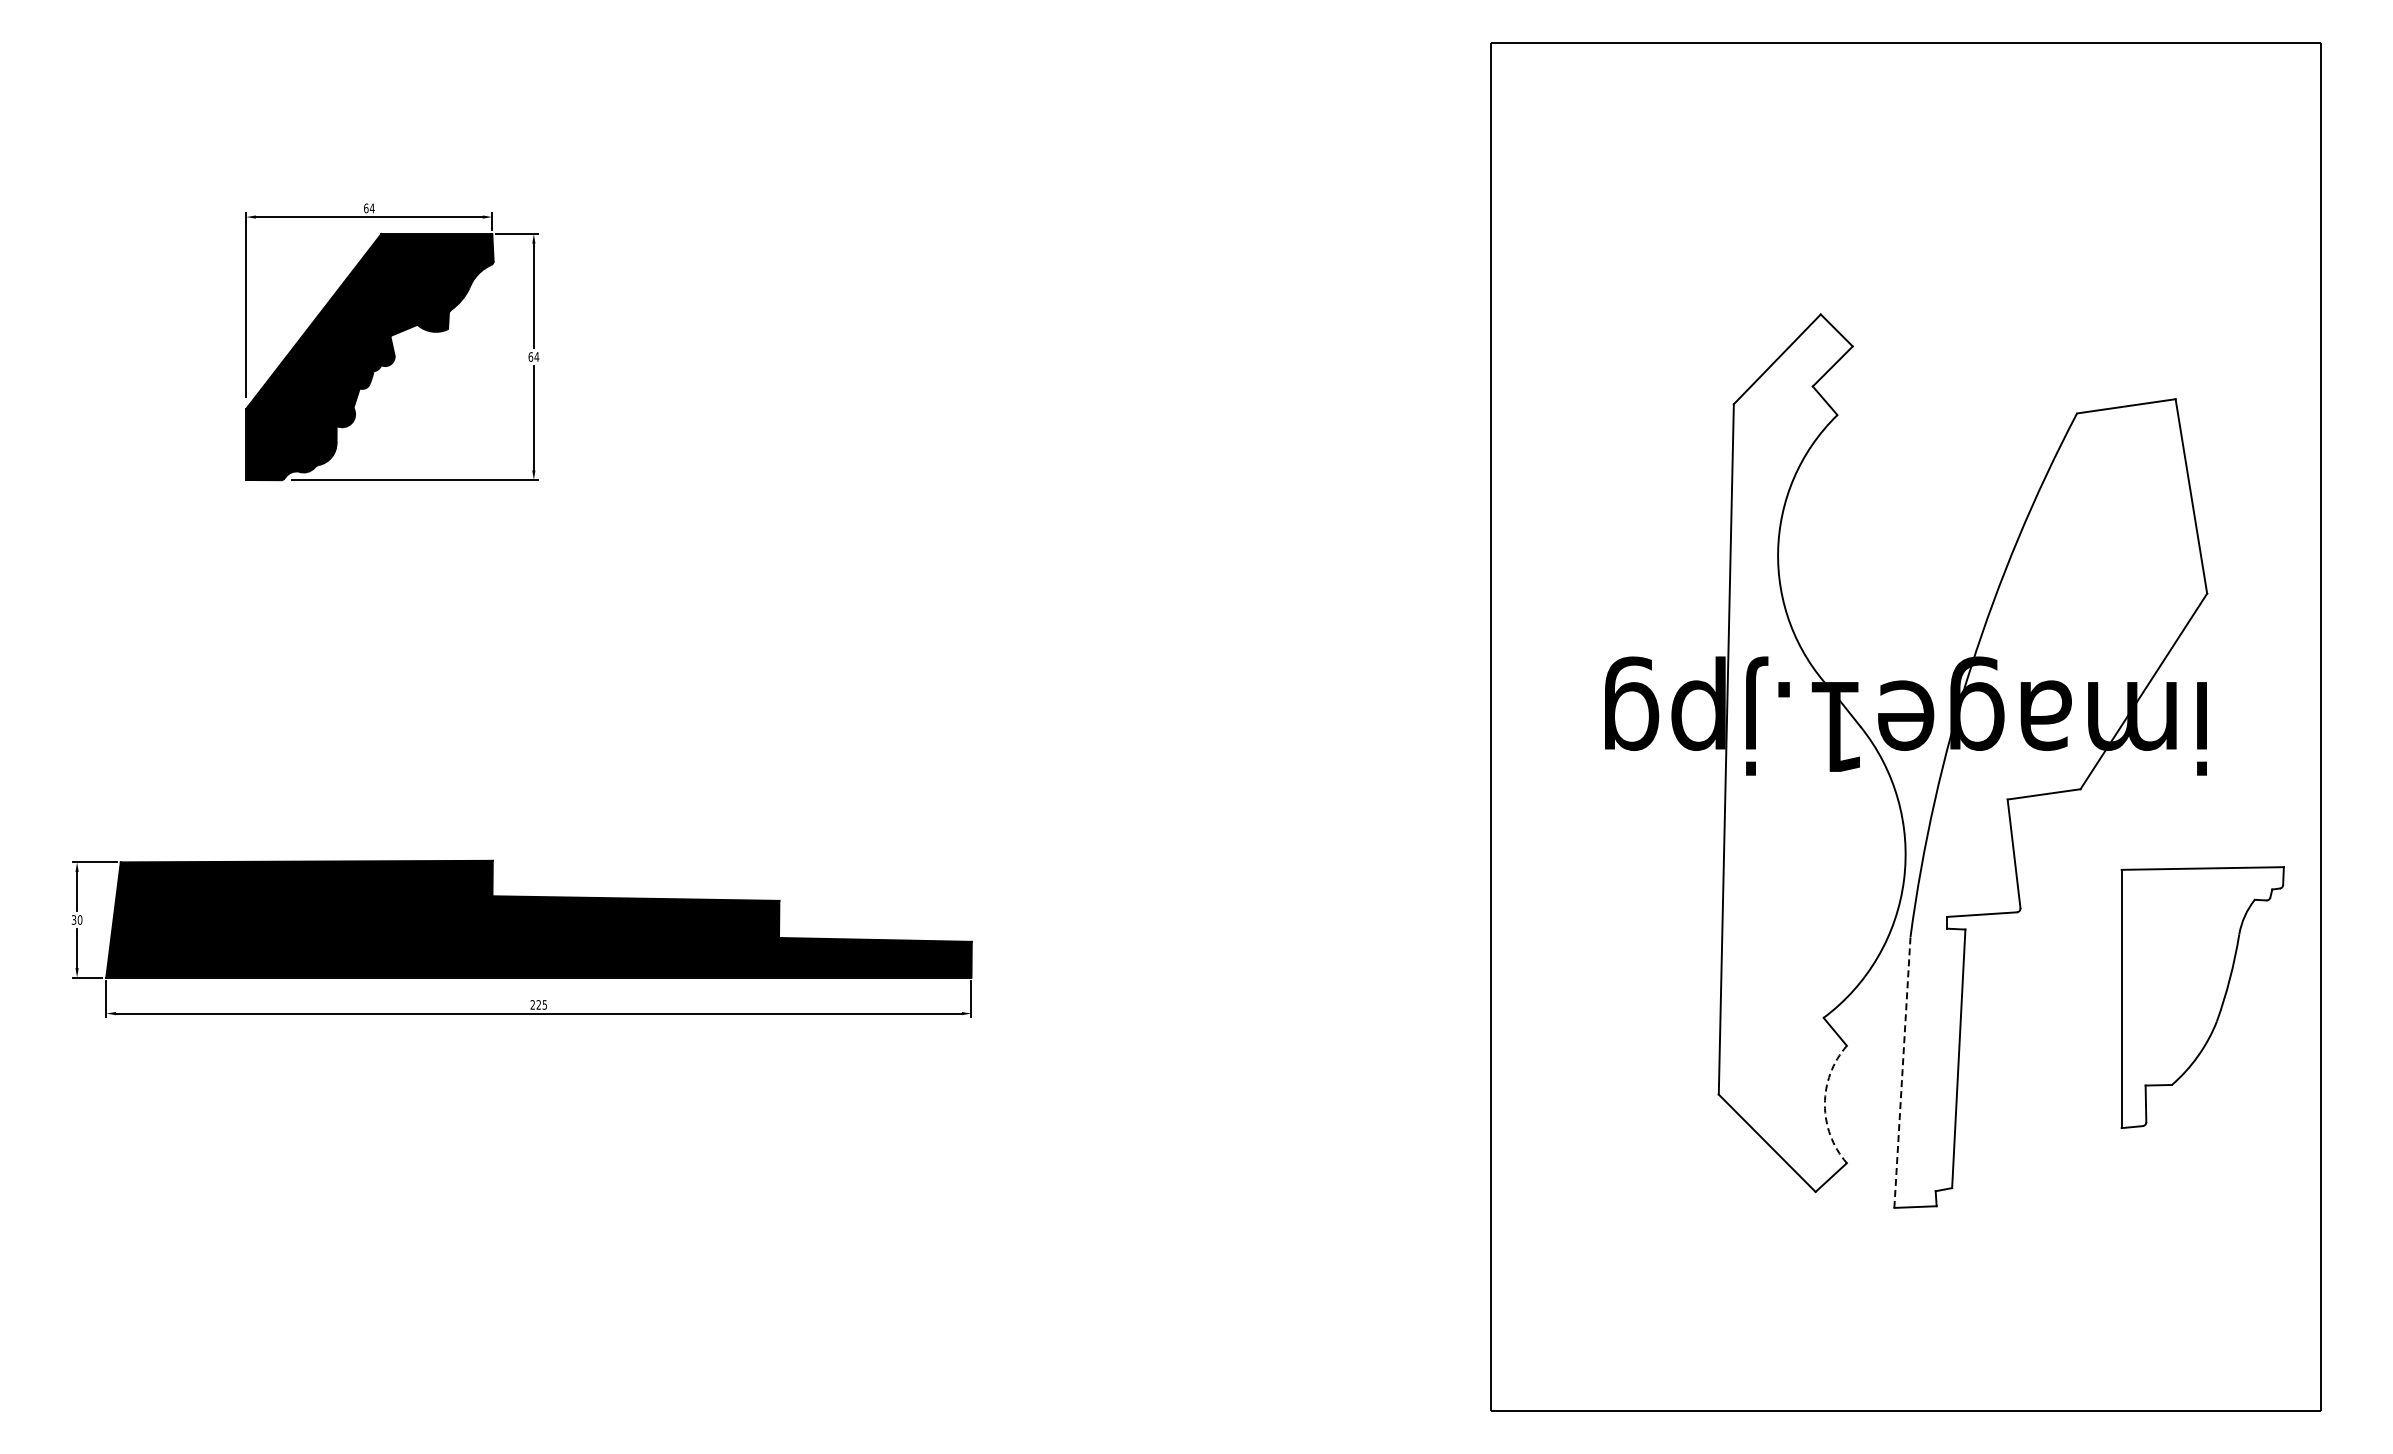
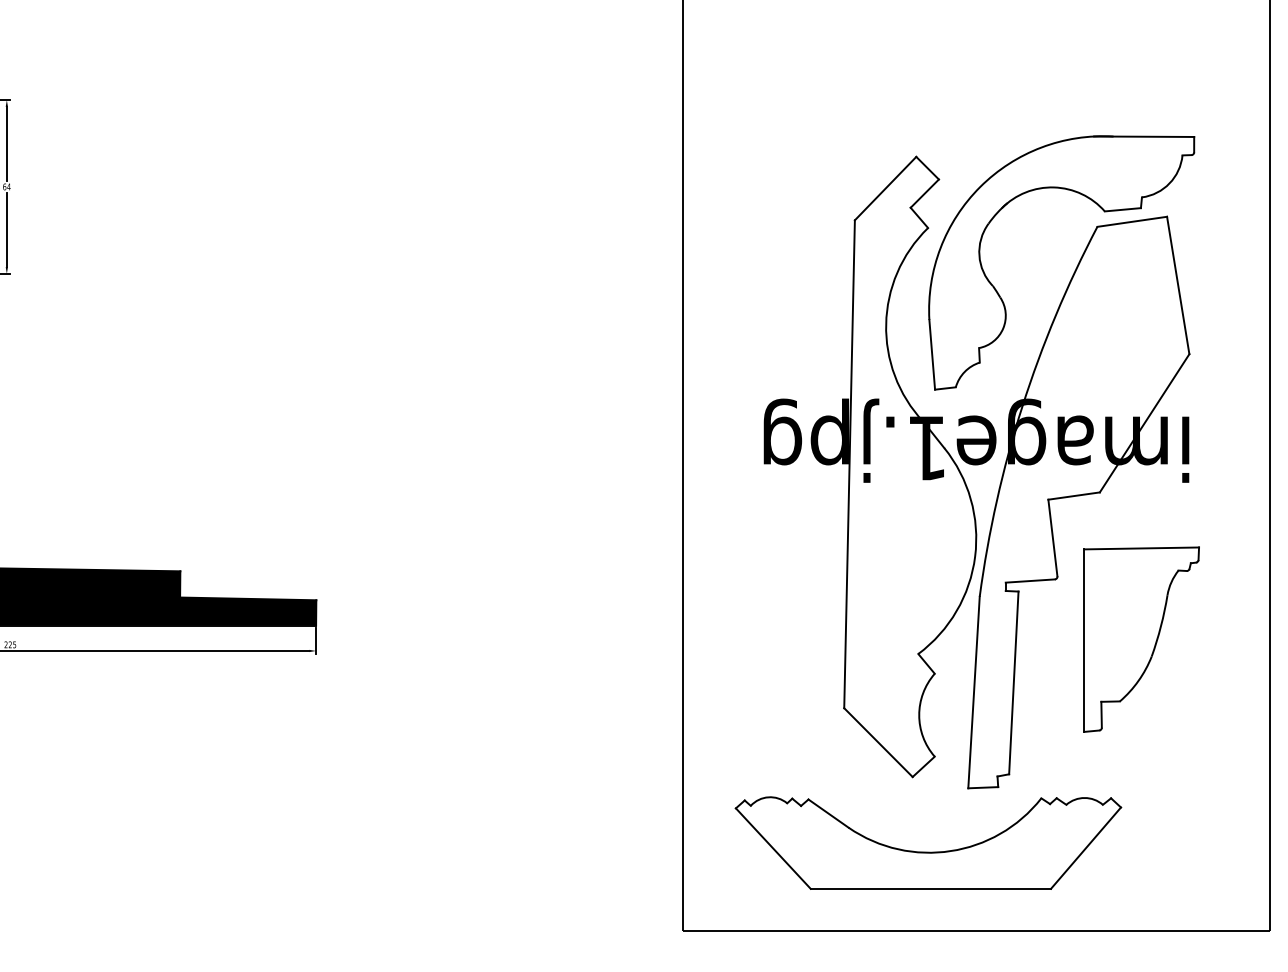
part: (2086, 392) -> (1104, 212), added
part: (2202, 997) -> (1141, 639), moved
line: (1902, 1072) -> (974, 692), dashed -> solid
arc: (1824, 1104) -> (918, 715), dashed -> solid
part: (1837, 1298) -> (928, 852), added

